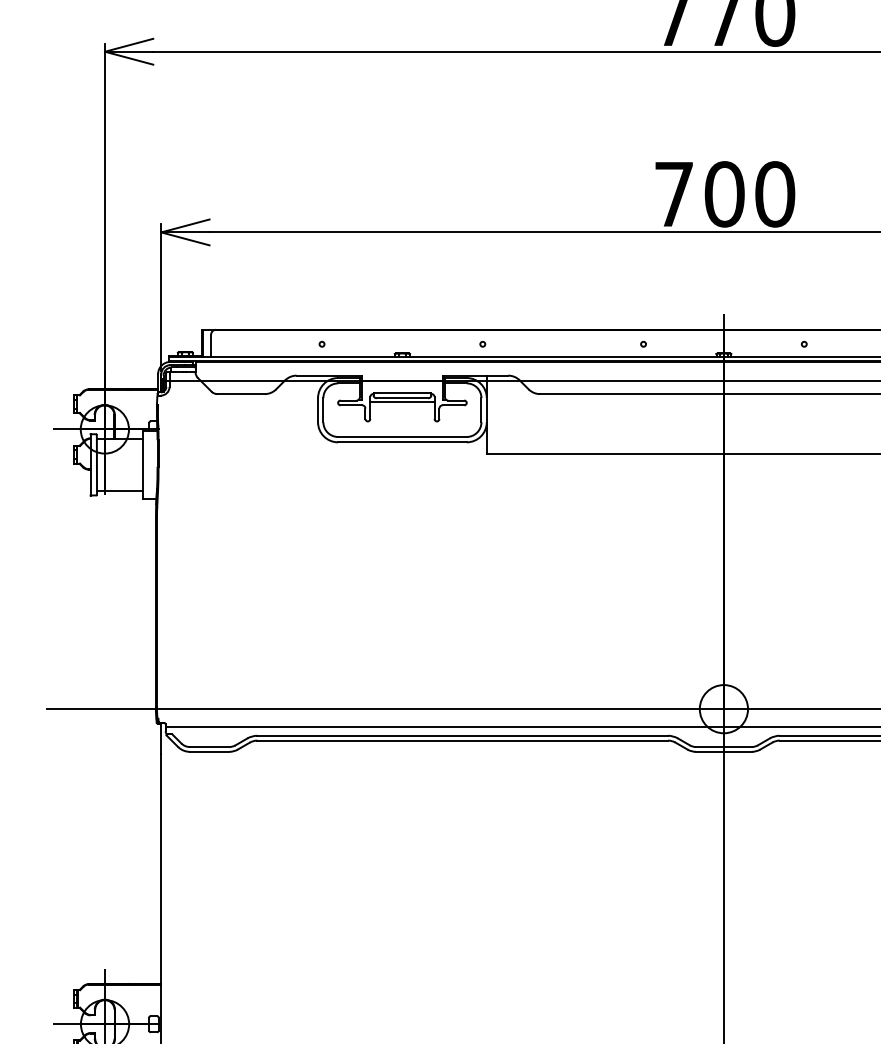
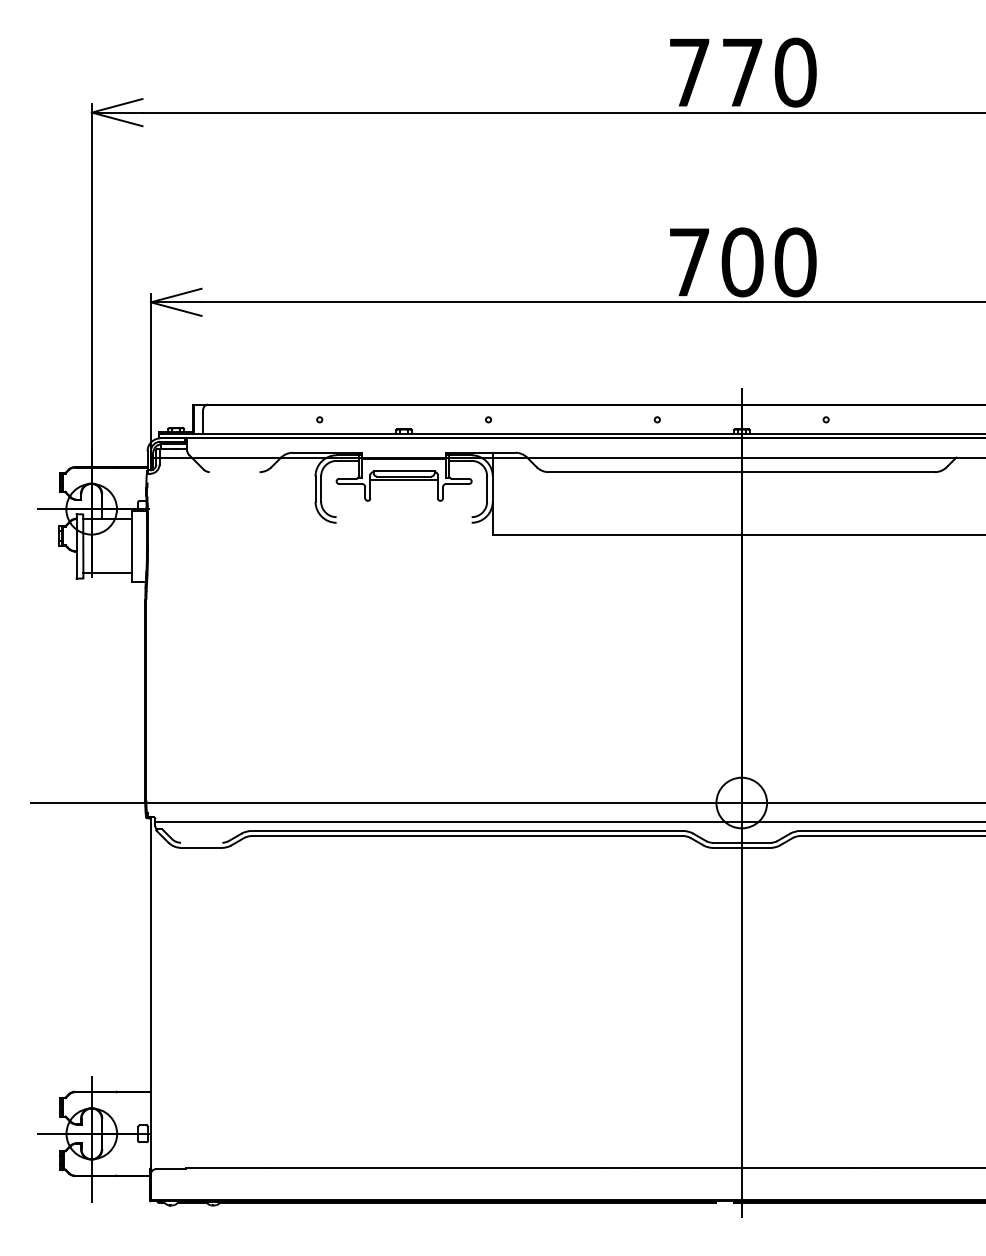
line: (240, 394) -> (234, 472), removed
line: (401, 437) -> (403, 517), removed
line: (401, 442) -> (403, 522), removed
line: (209, 746) -> (201, 842), removed

